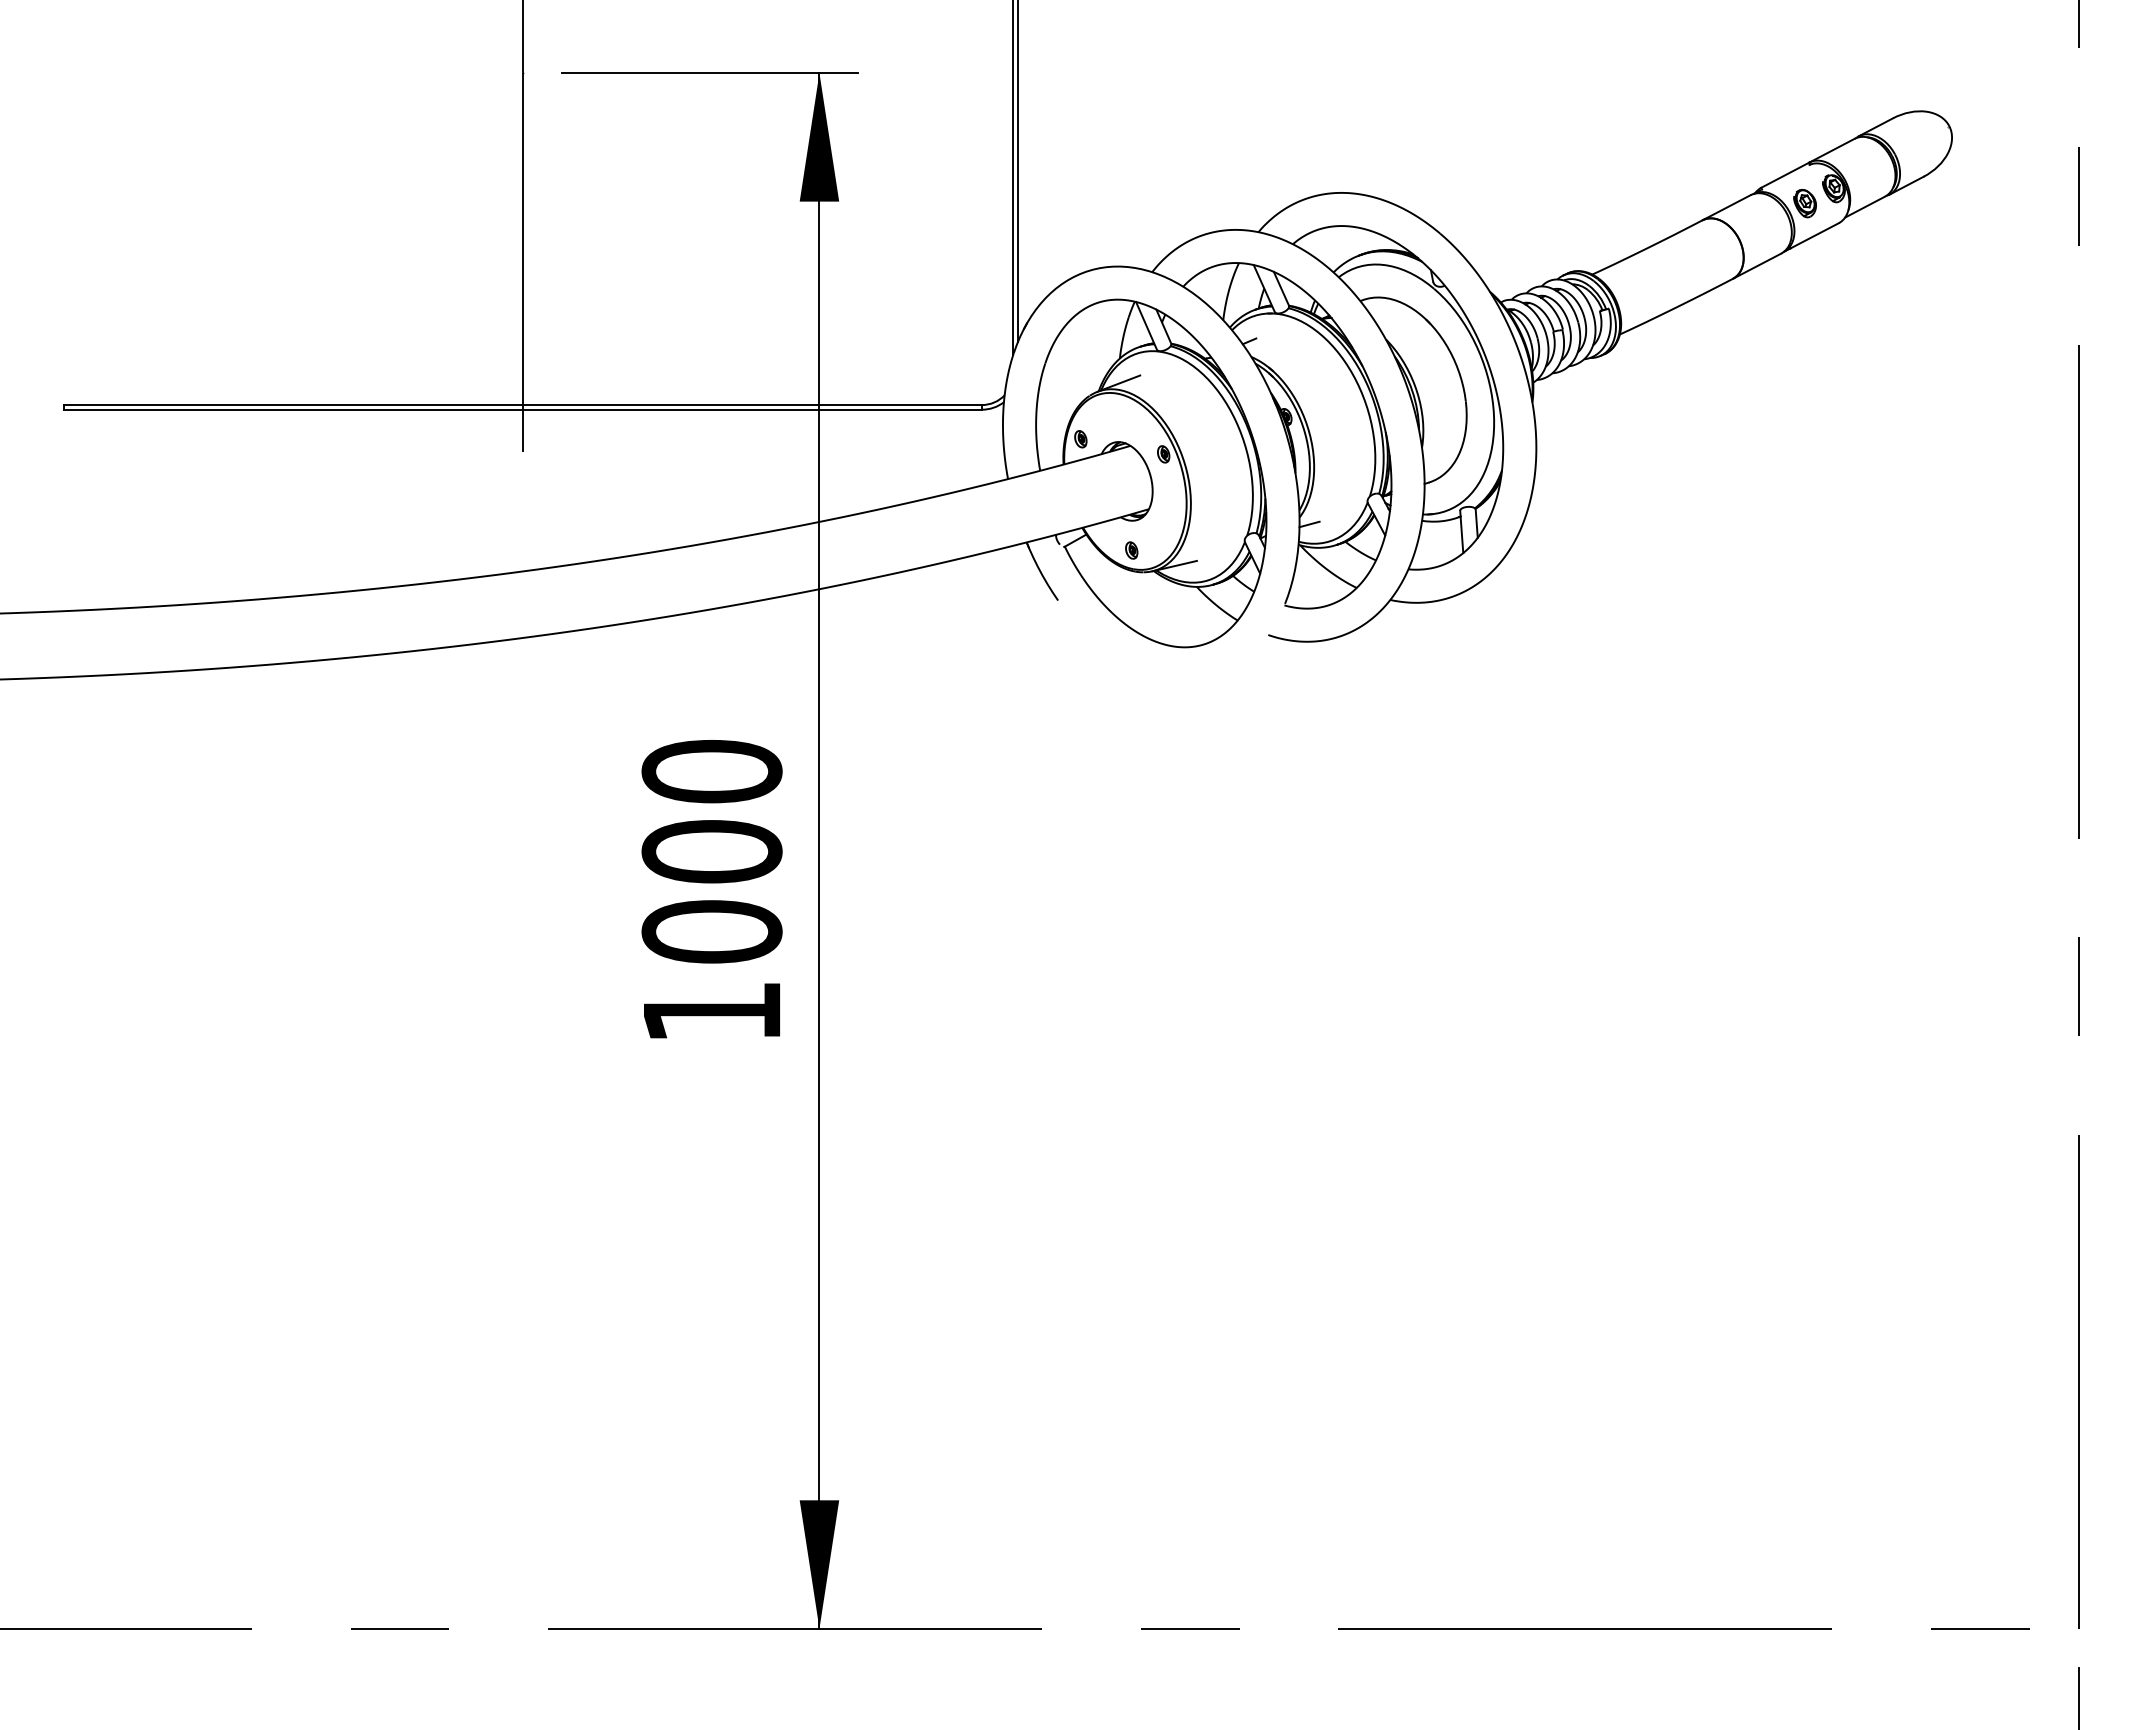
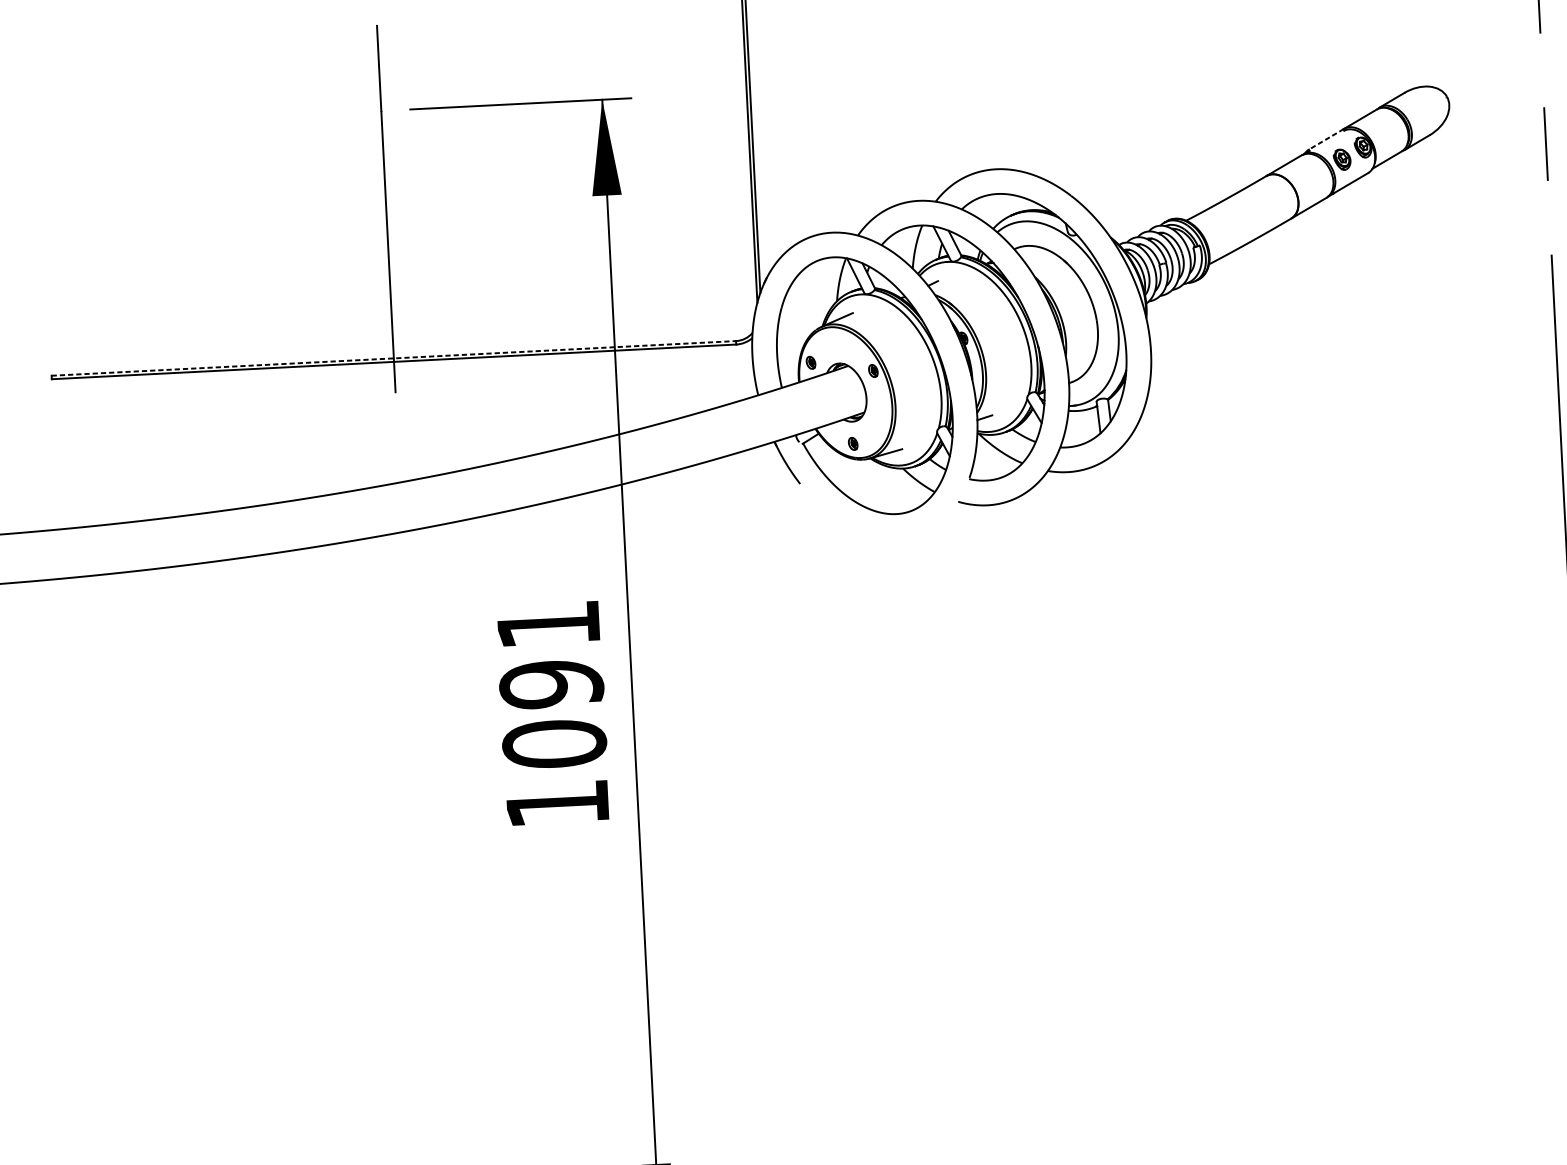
line: (1784, 175) -> (1325, 139), solid -> dashed
line: (523, 405) -> (394, 358), solid -> dashed
text: (711, 811) -> (549, 654), 1000 -> 1091

